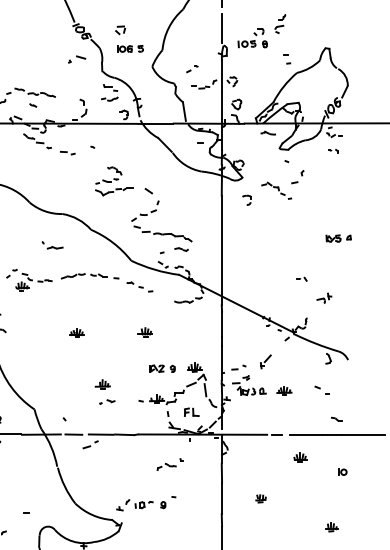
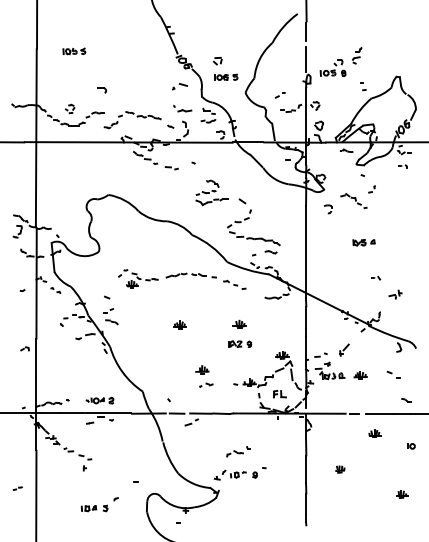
part: (32, 105) -> (170, 126), moved
part: (296, 177) -> (371, 189), size x0.62
part: (338, 238) -> (363, 242), moved
part: (52, 245) -> (182, 108), moved
part: (162, 367) -> (240, 343), moved
part: (170, 464) -> (238, 451), moved

